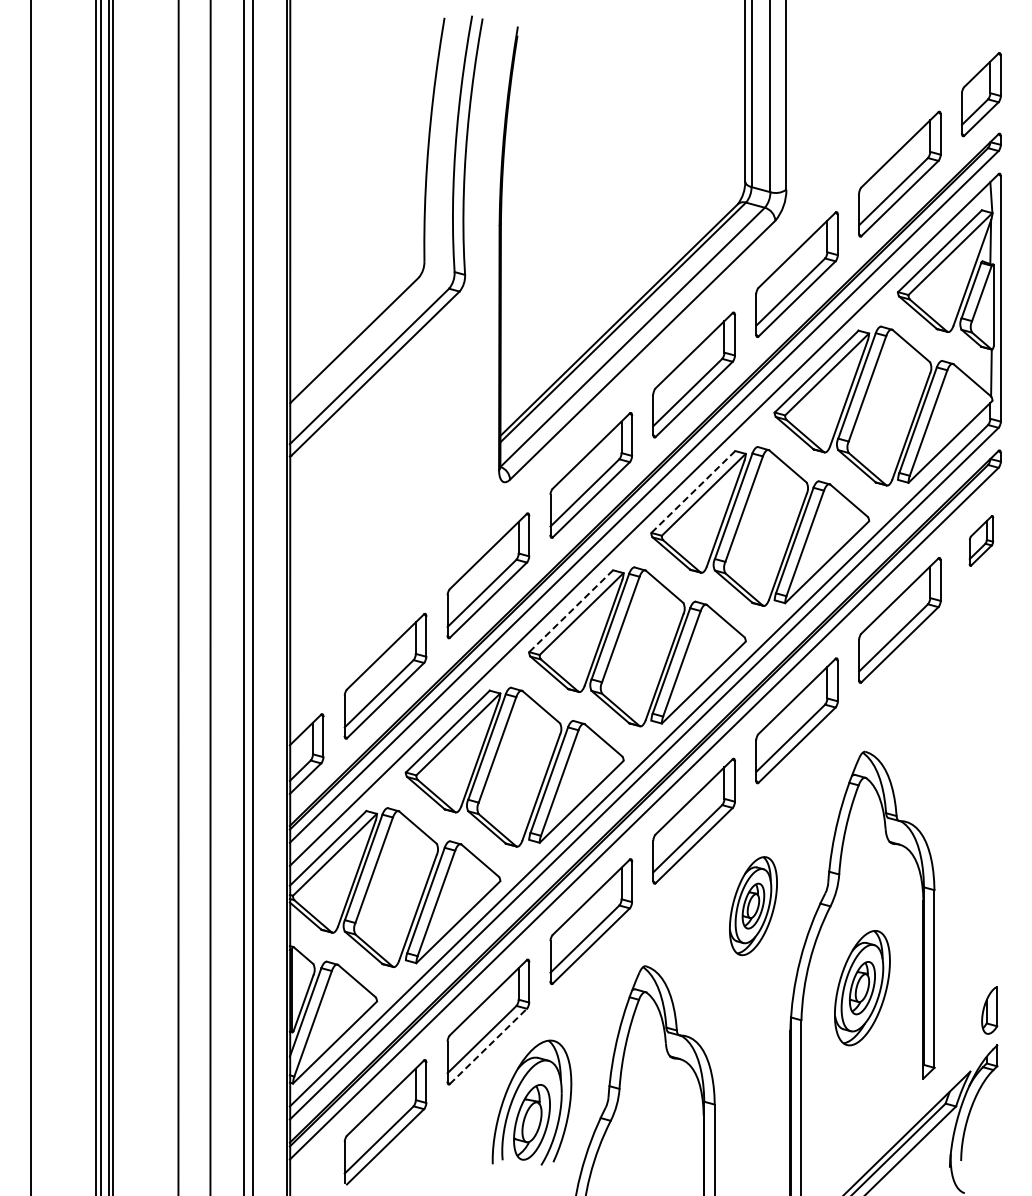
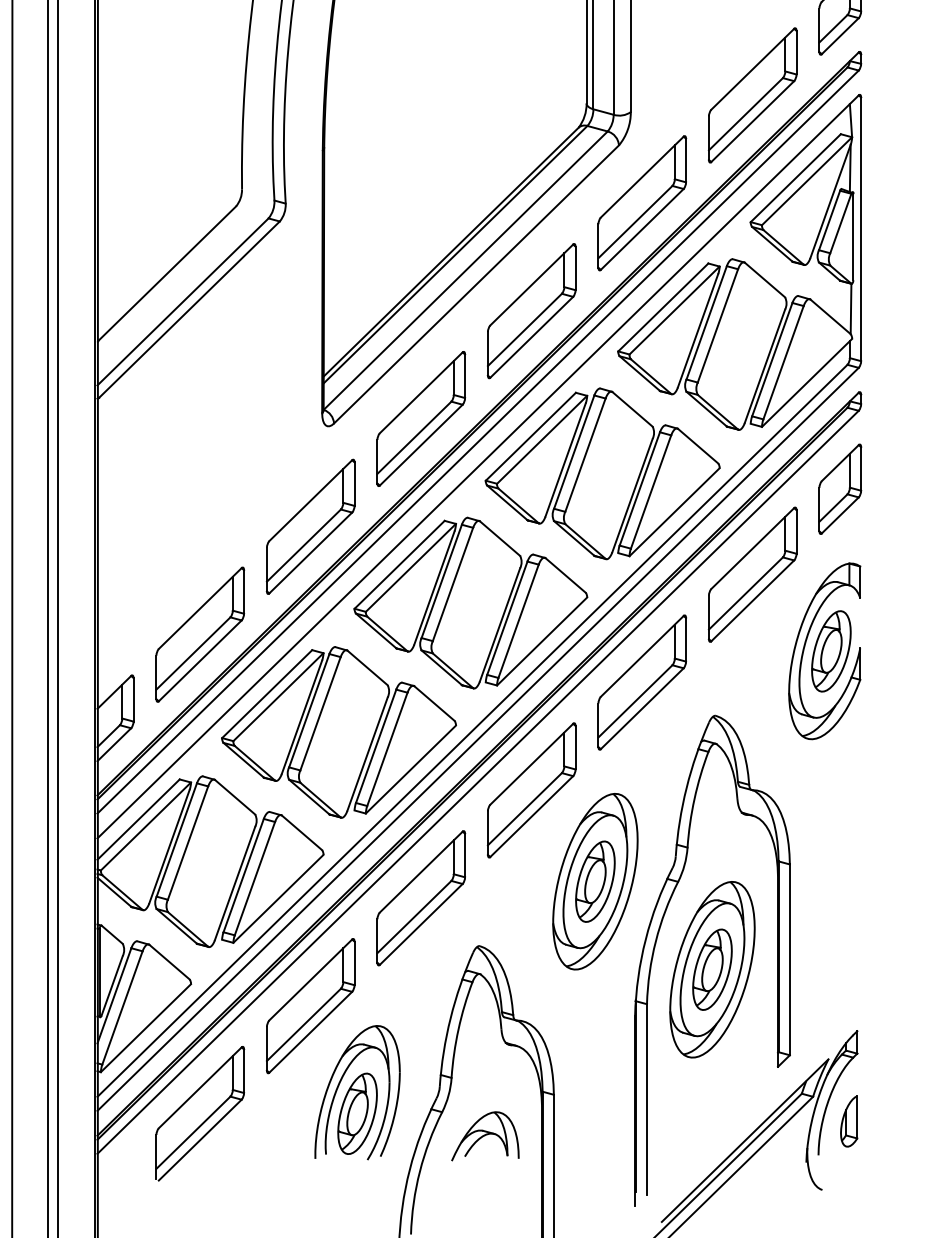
line: (693, 491) -> (531, 436), dashed -> solid
part: (981, 540) -> (840, 488), size x1.67
line: (571, 611) -> (400, 565), dashed -> solid
part: (966, 691) -> (824, 651), added
part: (753, 905) -> (595, 880), size x1.67
part: (862, 987) -> (712, 968), size x1.43
part: (989, 1010) -> (848, 1121), moved
line: (488, 1046) -> (310, 1032), dashed -> solid
part: (650, 1143) -> (484, 1136), added

